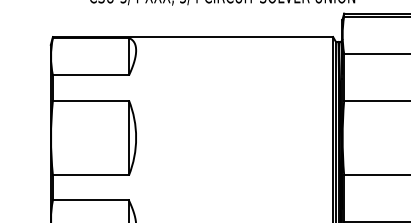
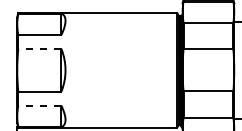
line: (90, 101) -> (39, 49), solid -> dashed
line: (90, 199) -> (39, 105), solid -> dashed

